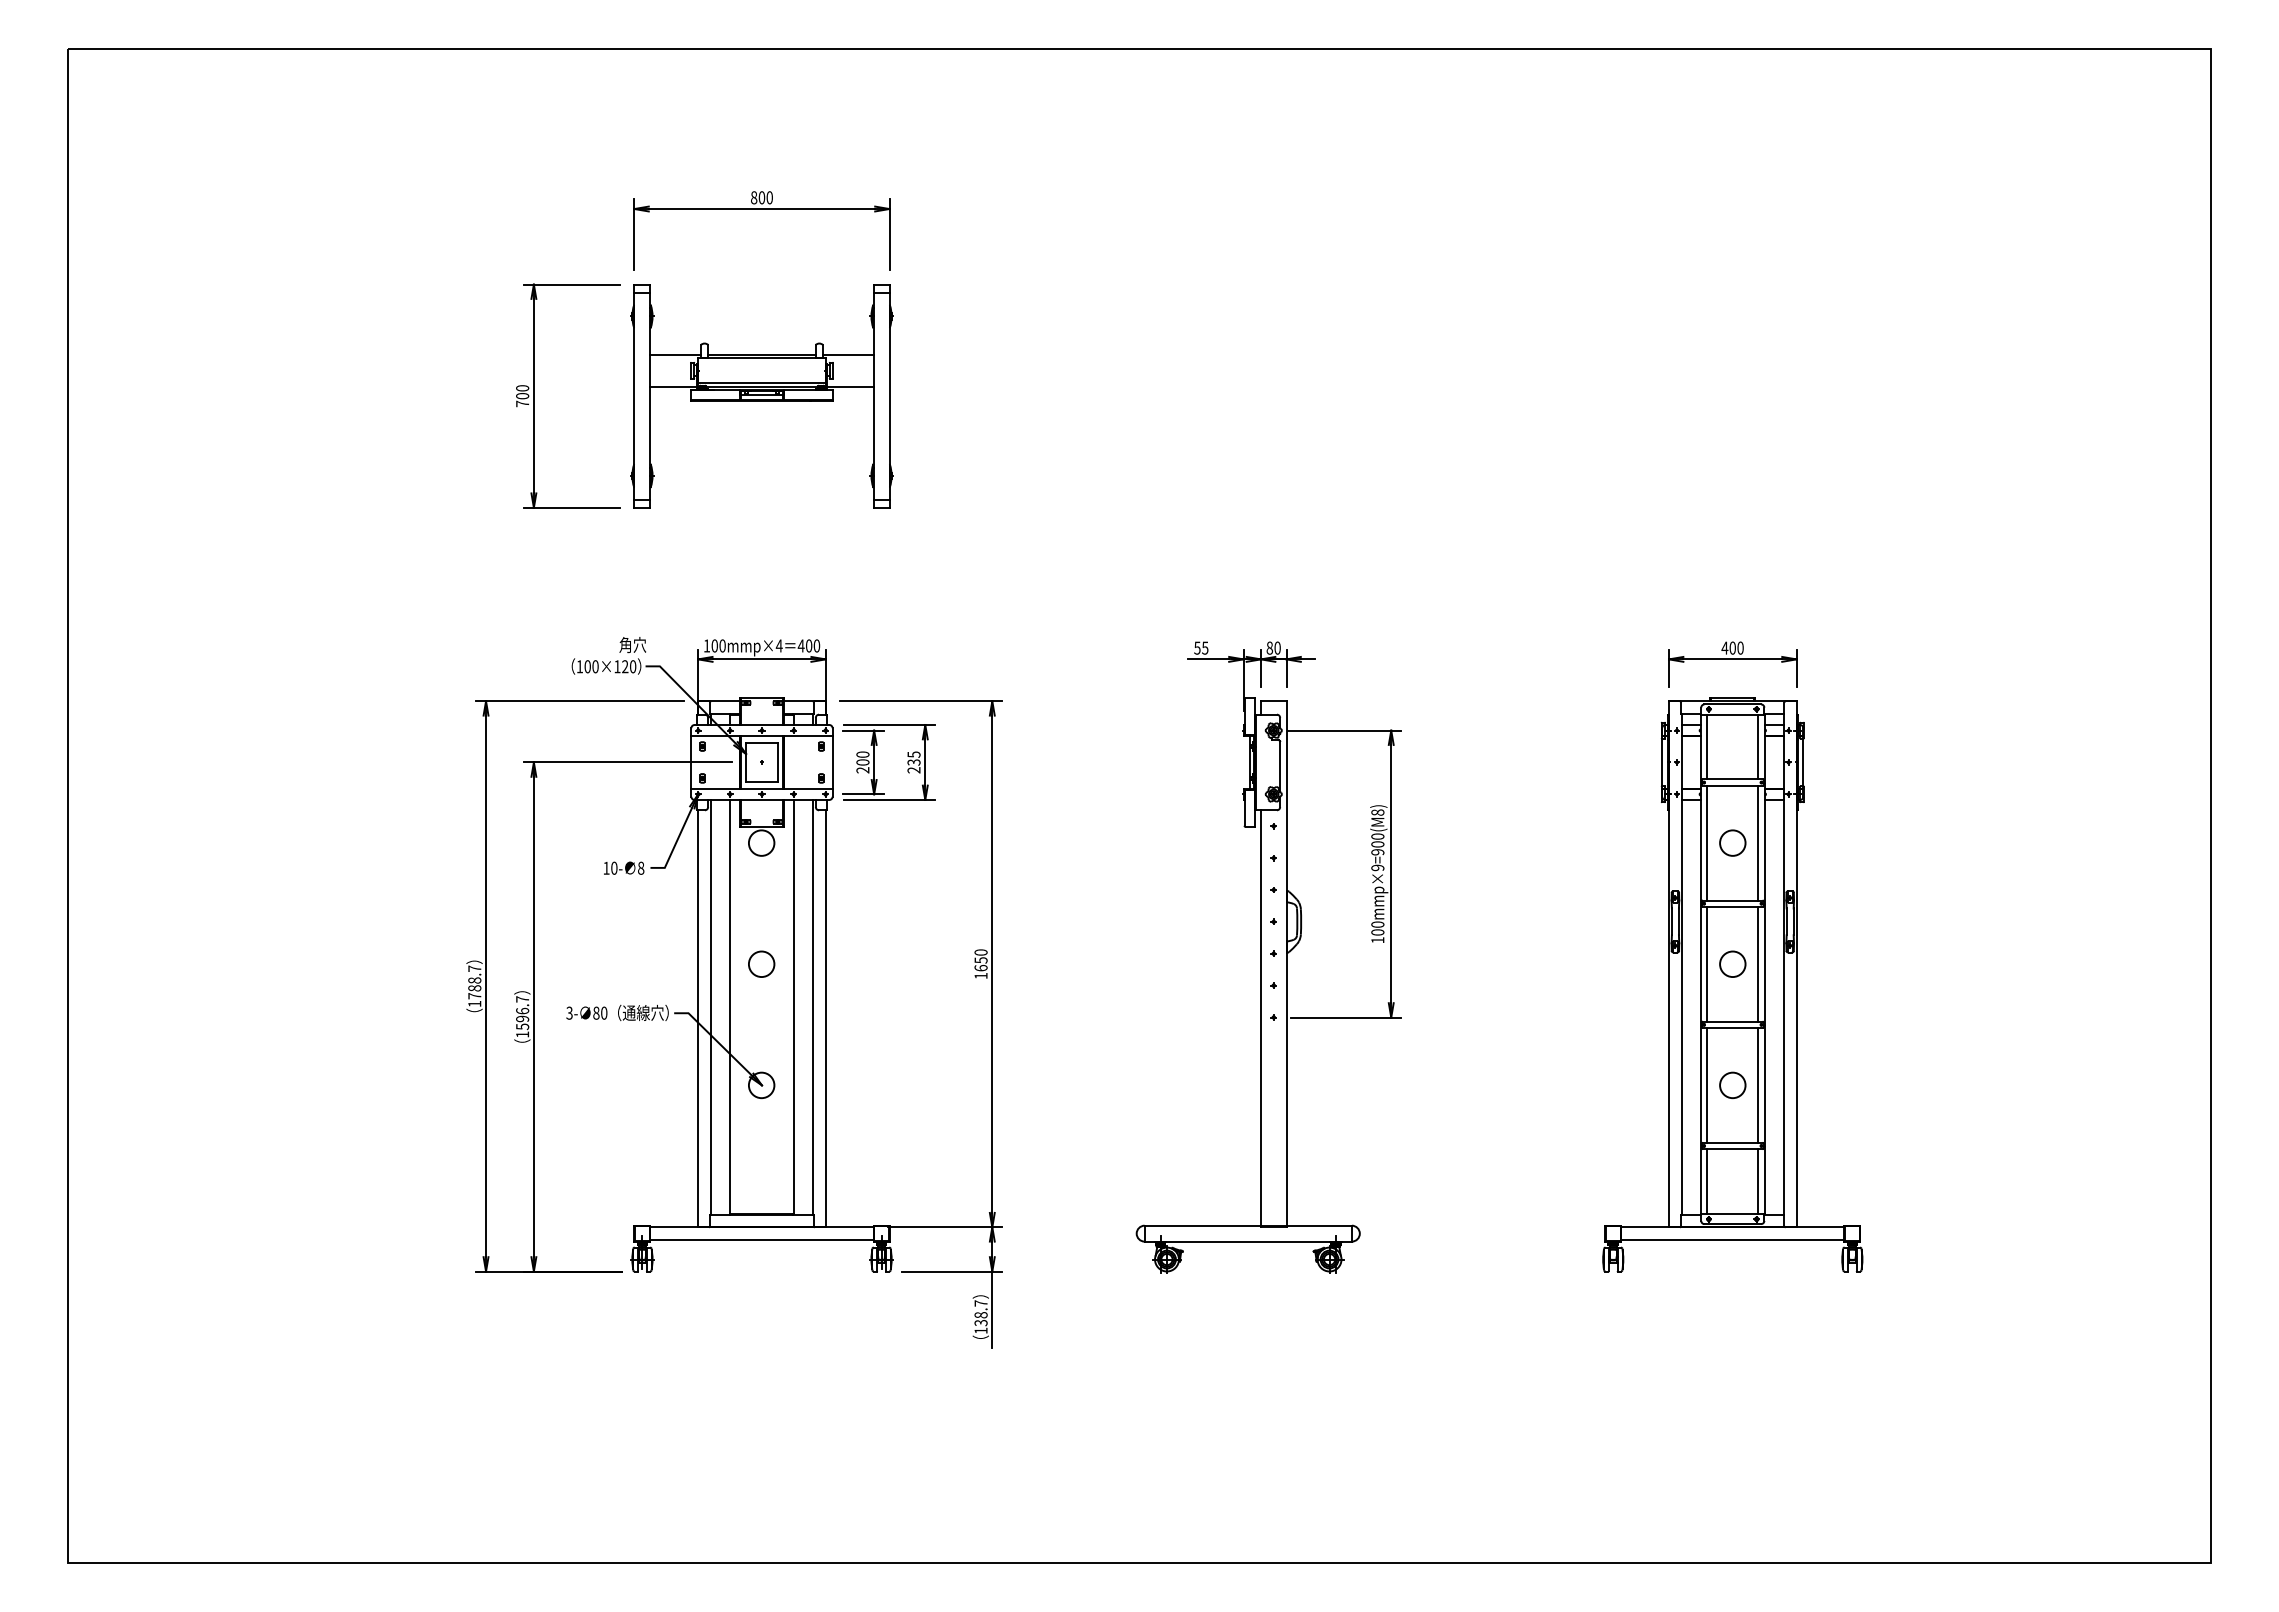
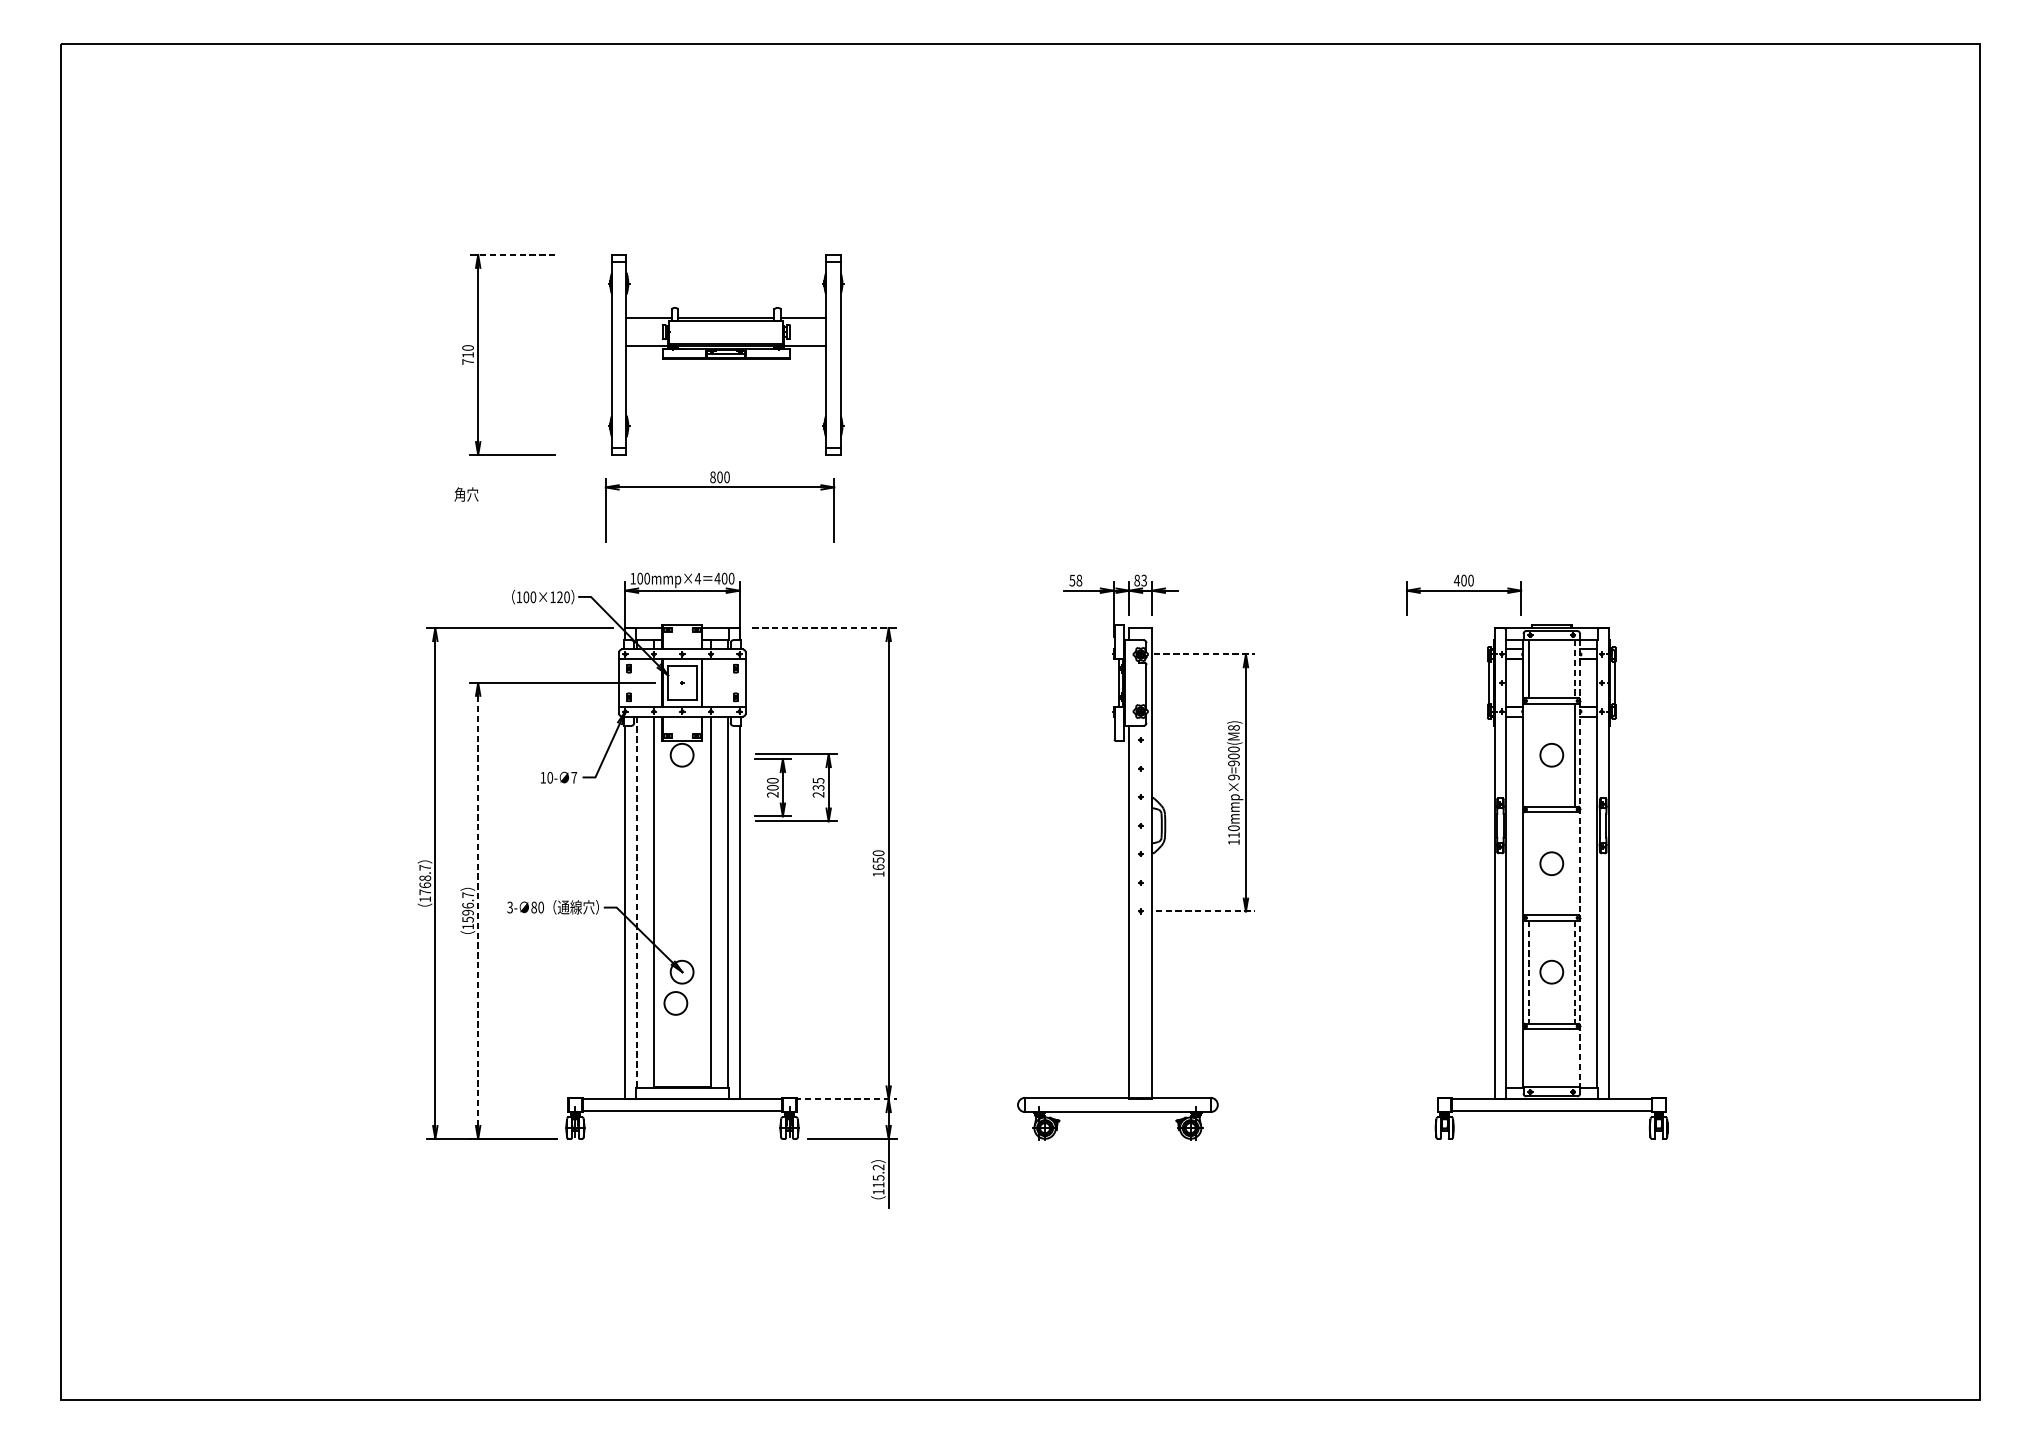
part: (761, 209) -> (719, 487), moved
line: (572, 284) -> (512, 254), solid -> dashed
text: (522, 396) -> (467, 355), 700 -> 710
part: (761, 396) -> (725, 355), moved
text: (632, 645) -> (466, 494), moved
text: (1205, 647) -> (1079, 580), 55 -> 58
text: (1277, 647) -> (1144, 580), 80 -> 83
part: (1732, 664) -> (1463, 595), moved
line: (920, 701) -> (824, 628), solid -> dashed
line: (1344, 730) -> (1204, 654), solid -> dashed
line: (1758, 747) -> (1574, 669), solid -> dashed
part: (874, 762) -> (783, 787), moved
line: (1707, 842) -> (1529, 754), removed
text: (641, 867) -> (574, 777), 8 -> 7
text: (1377, 932) -> (1233, 835), 100mmp×9=900(M8) -> 110mmp×9=900(M8)
circle: (761, 963) -> (675, 1002), moved
line: (1707, 963) -> (1529, 863), removed
line: (1758, 963) -> (1574, 863), removed
line: (1764, 964) -> (1580, 863), solid -> dashed
text: (474, 988) -> (424, 885), 1788.7 -> 1768.7
line: (710, 1007) -> (636, 902), solid -> dashed
line: (533, 1016) -> (477, 910), solid -> dashed
line: (1346, 1017) -> (1205, 911), solid -> dashed
line: (1707, 1085) -> (1529, 972), solid -> dashed
line: (1758, 1085) -> (1574, 972), solid -> dashed
line: (1707, 1181) -> (1529, 1058), removed
line: (1758, 1181) -> (1574, 1058), removed
line: (944, 1227) -> (845, 1099), solid -> dashed
text: (980, 1313) -> (878, 1176), 138.7 -> 115.2

